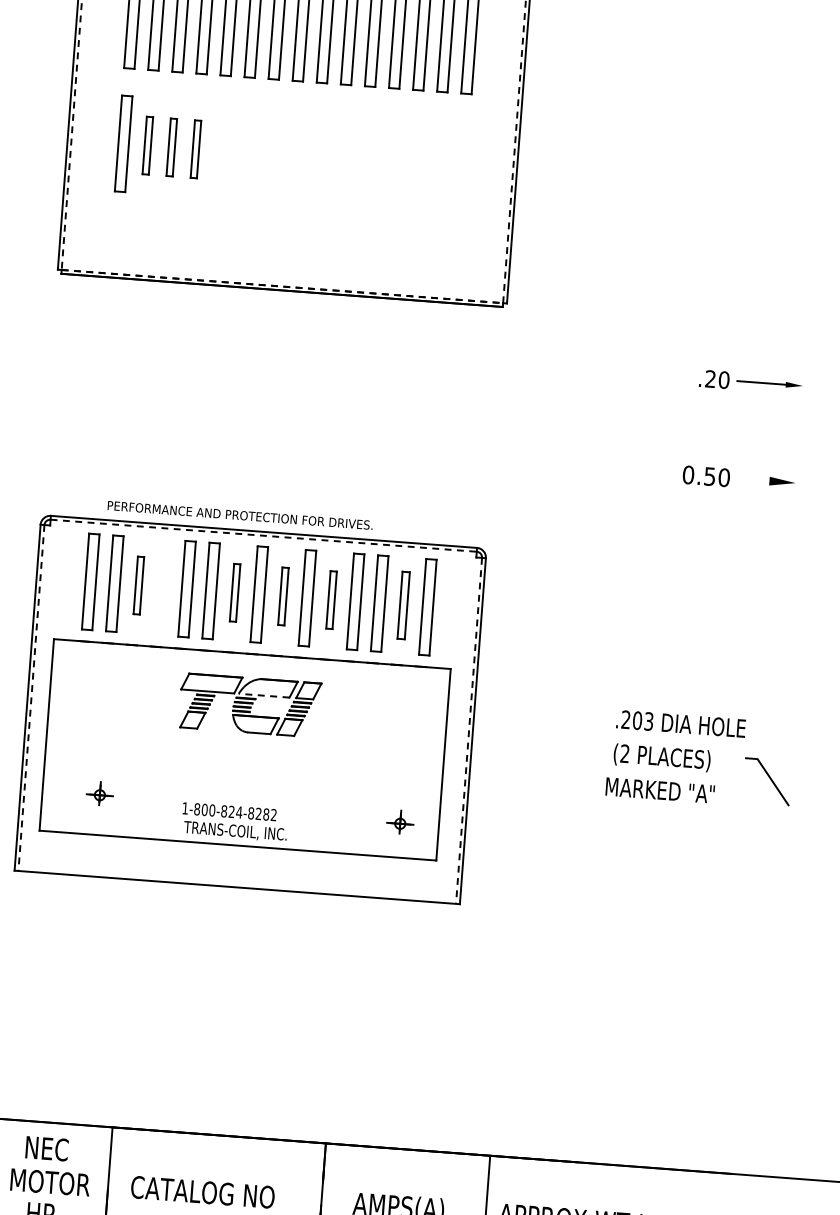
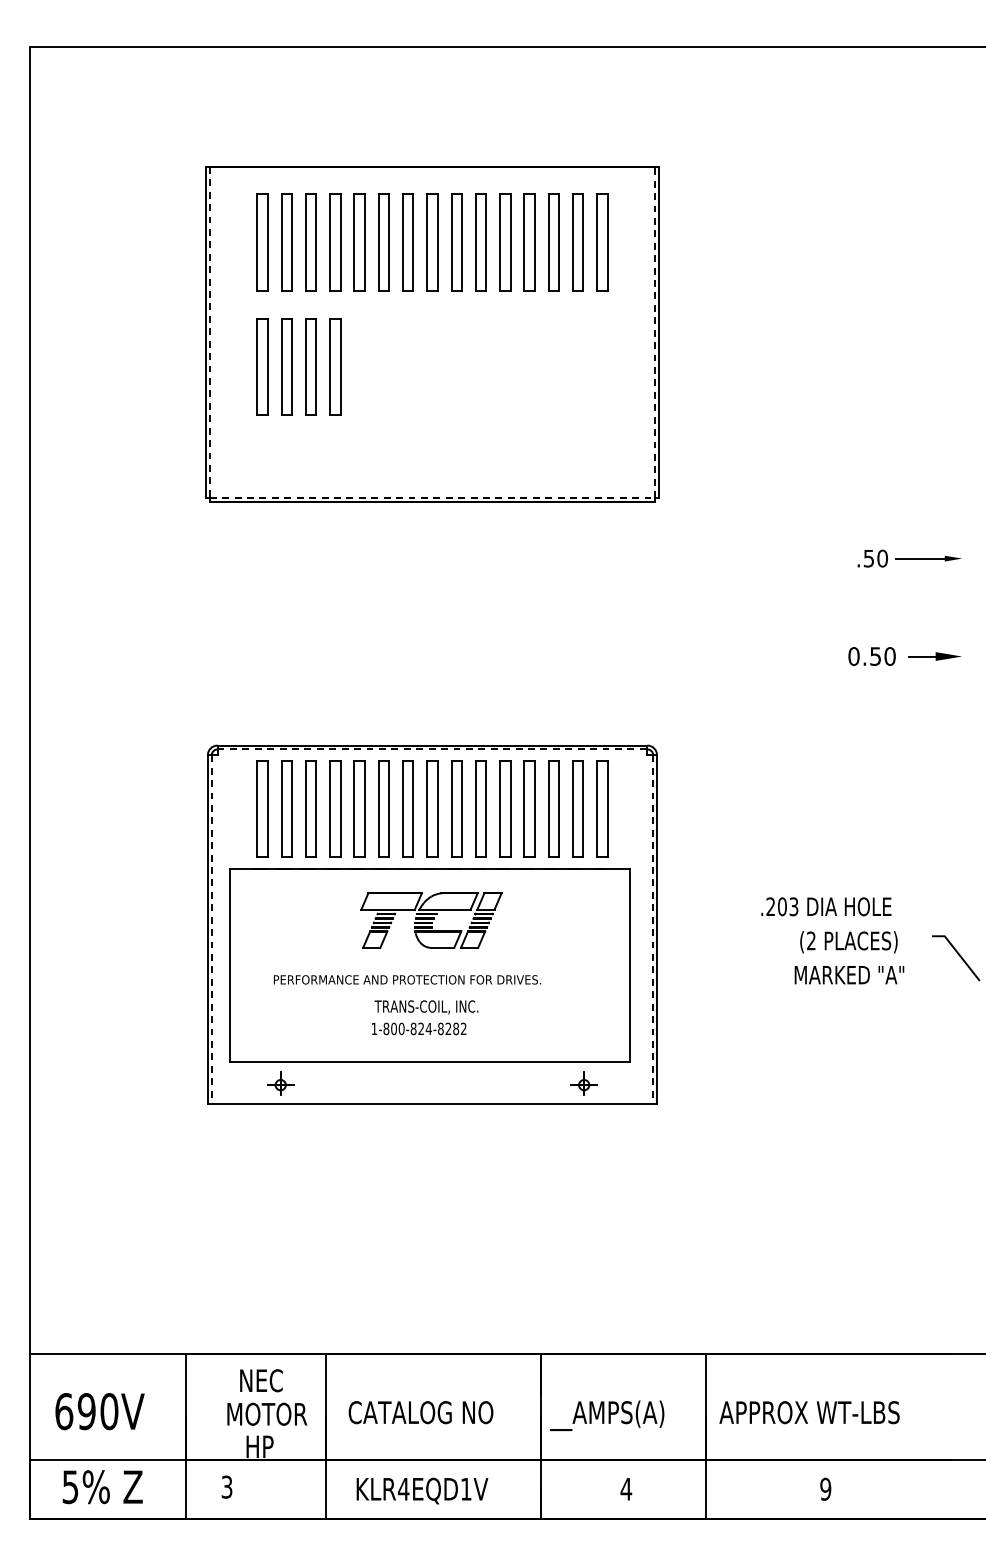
part: (147, 145) -> (286, 366), size x1.67
part: (171, 147) -> (310, 366), size x1.67
part: (196, 148) -> (335, 366), size x1.67
text: (710, 378) -> (868, 558), .20 -> .50
line: (756, 480) -> (922, 656), added
text: (240, 515) -> (407, 979), moved
part: (138, 585) -> (310, 808), size x1.67
part: (163, 587) -> (335, 808), added
part: (234, 592) -> (407, 808), size x1.67
part: (283, 596) -> (456, 808), size x1.67
part: (331, 599) -> (505, 808), size x1.67
part: (403, 605) -> (577, 808), size x1.43
line: (263, 695) -> (444, 909), dashed -> solid
text: (681, 723) -> (826, 906), moved
part: (99, 793) -> (280, 1083), moved
part: (399, 822) -> (583, 1083), moved
text: (235, 831) -> (426, 1007), moved

